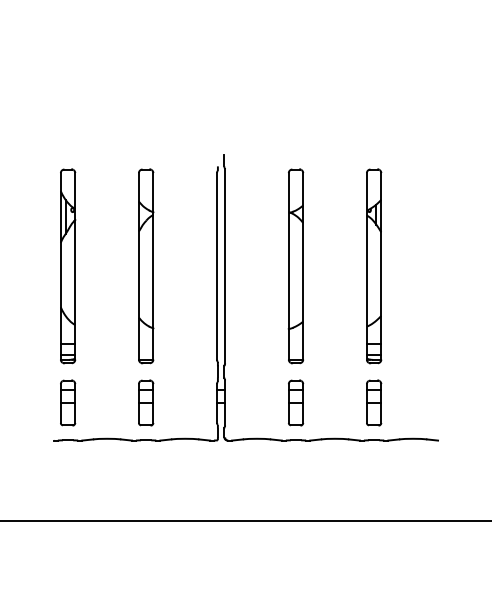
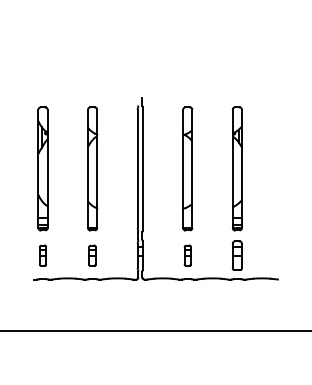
part: (67, 402) -> (42, 255), size x0.7
part: (145, 402) -> (92, 255), size x0.7
part: (295, 402) -> (187, 255), size x0.7

